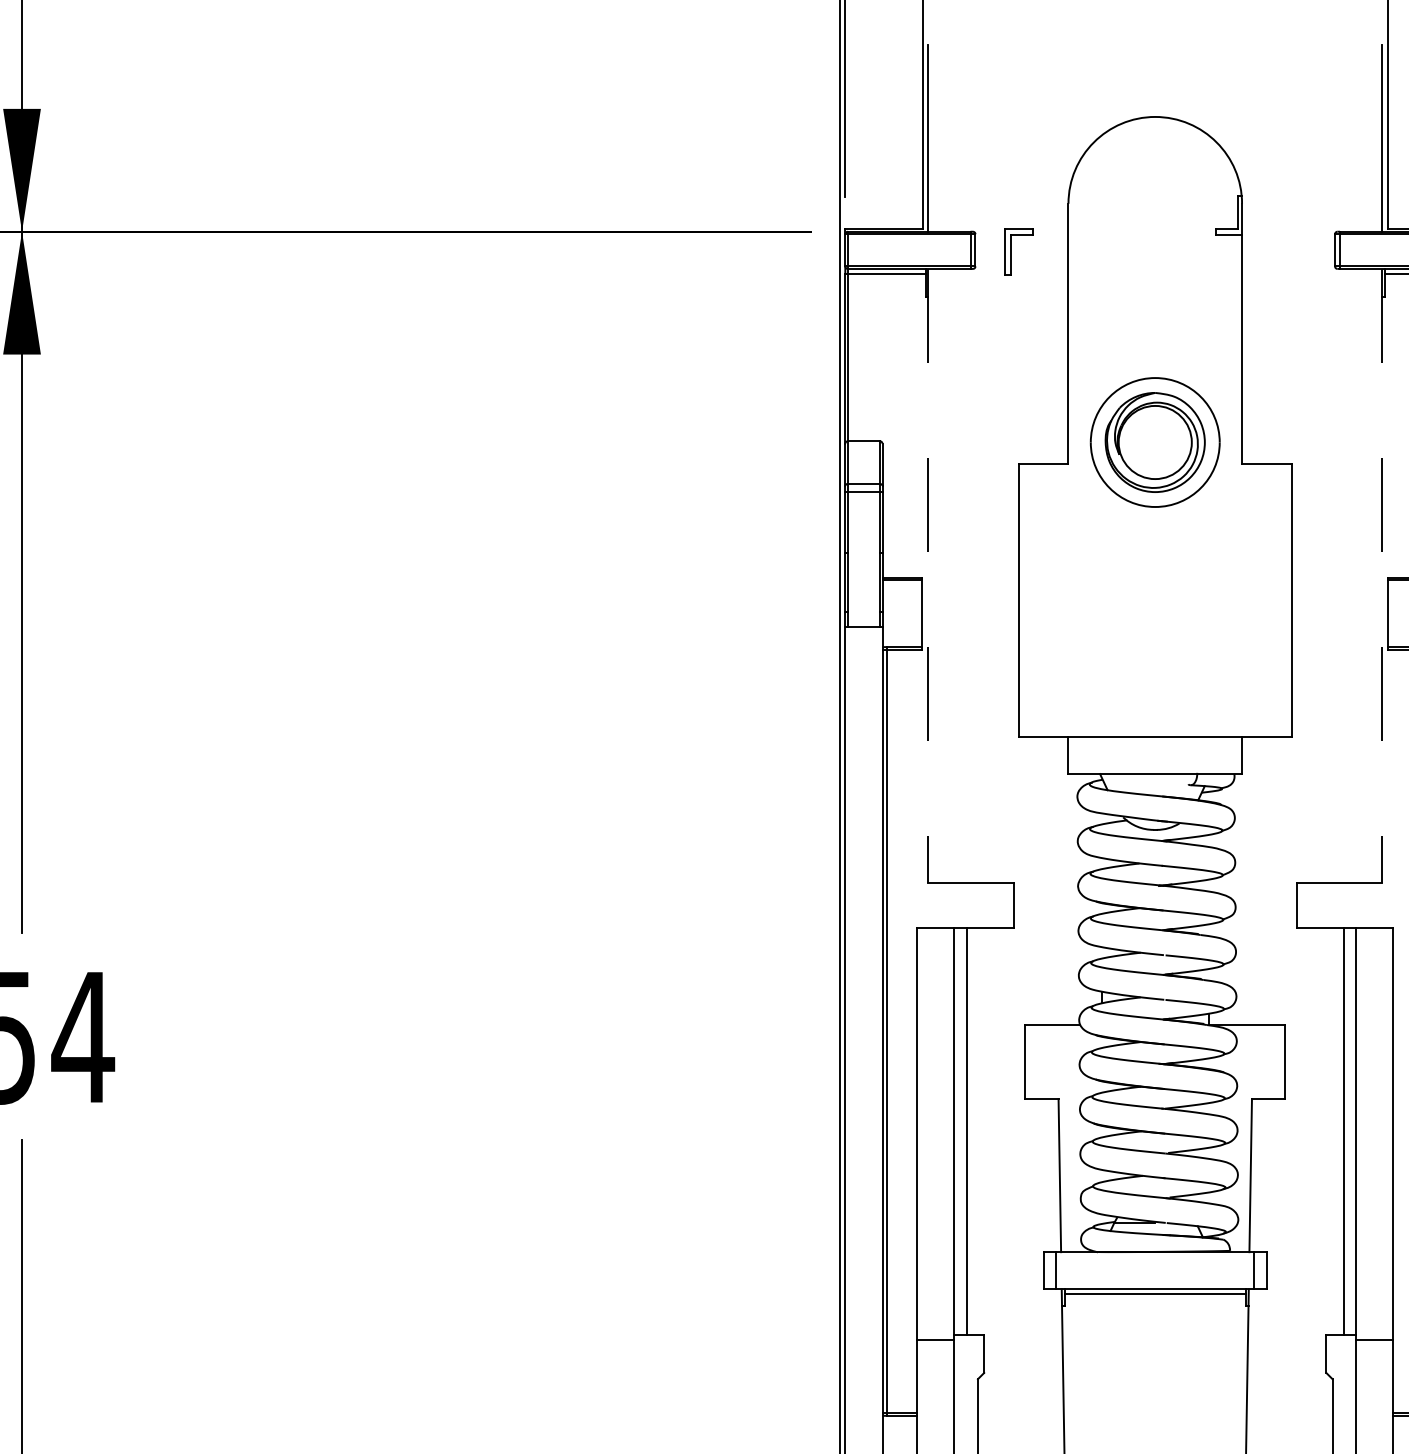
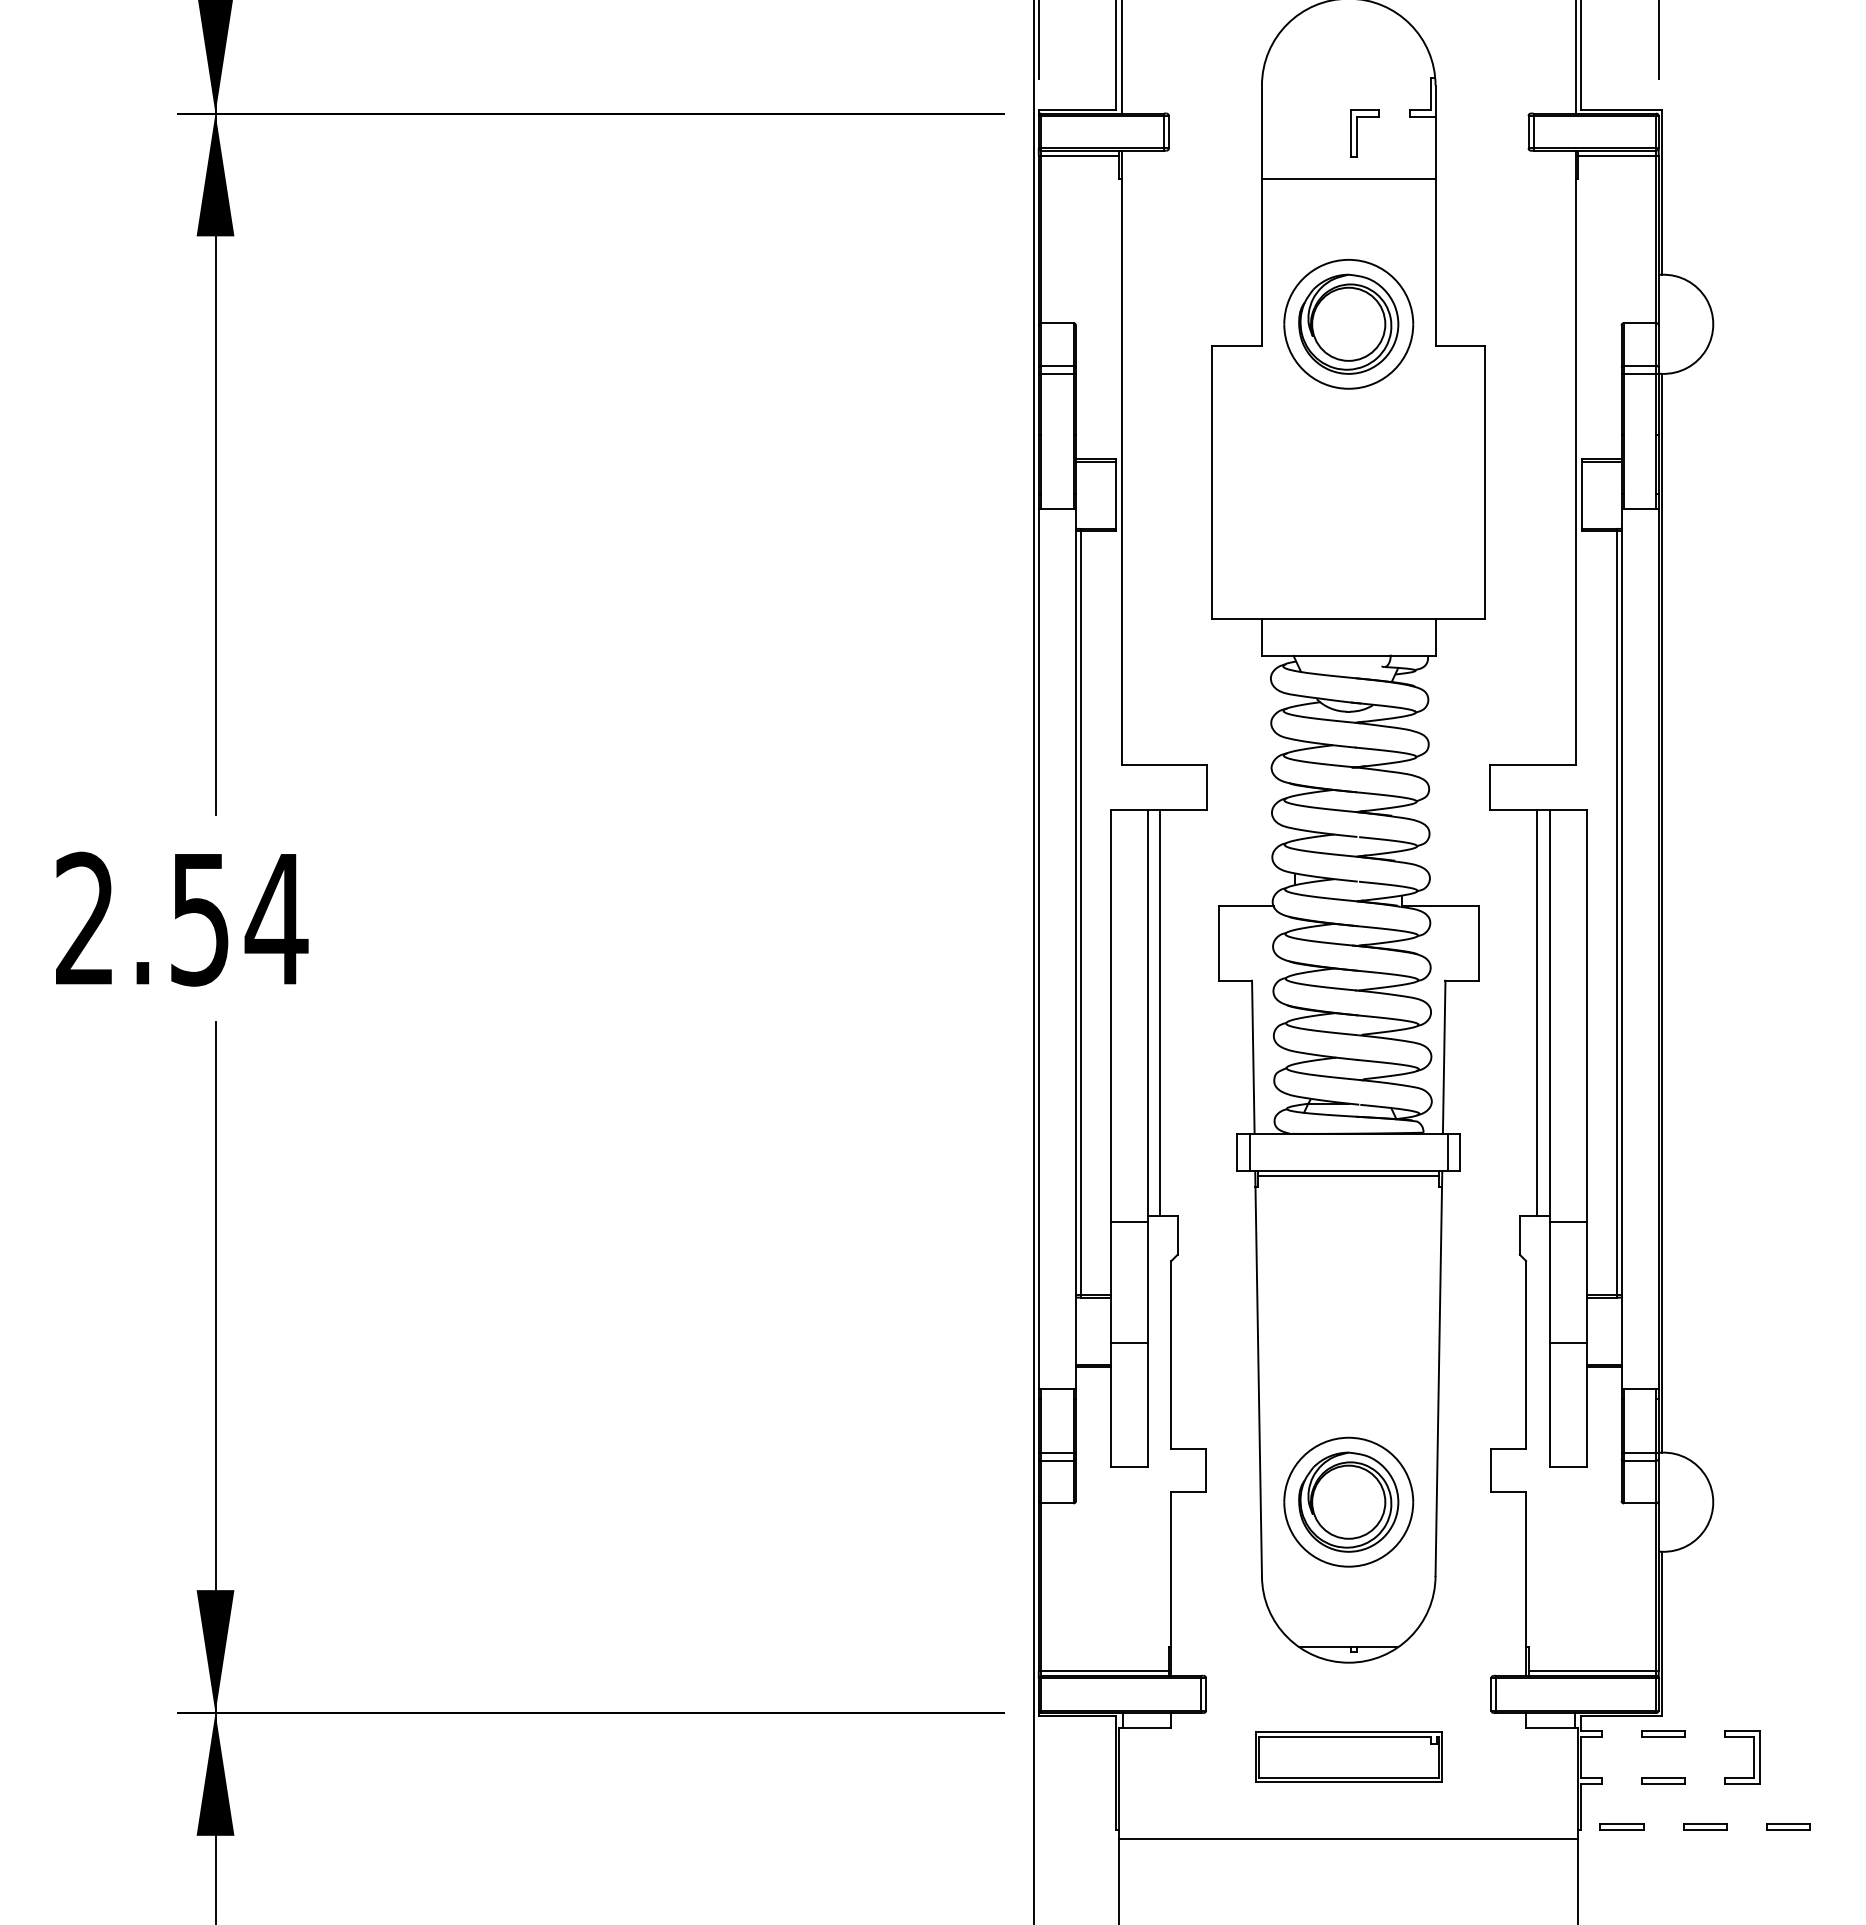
part: (1012, 251) -> (1357, 133), moved
line: (1155, 297) -> (1348, 179), added
line: (928, 576) -> (1121, 458), dashed -> solid
line: (1382, 576) -> (1575, 458), dashed -> solid

